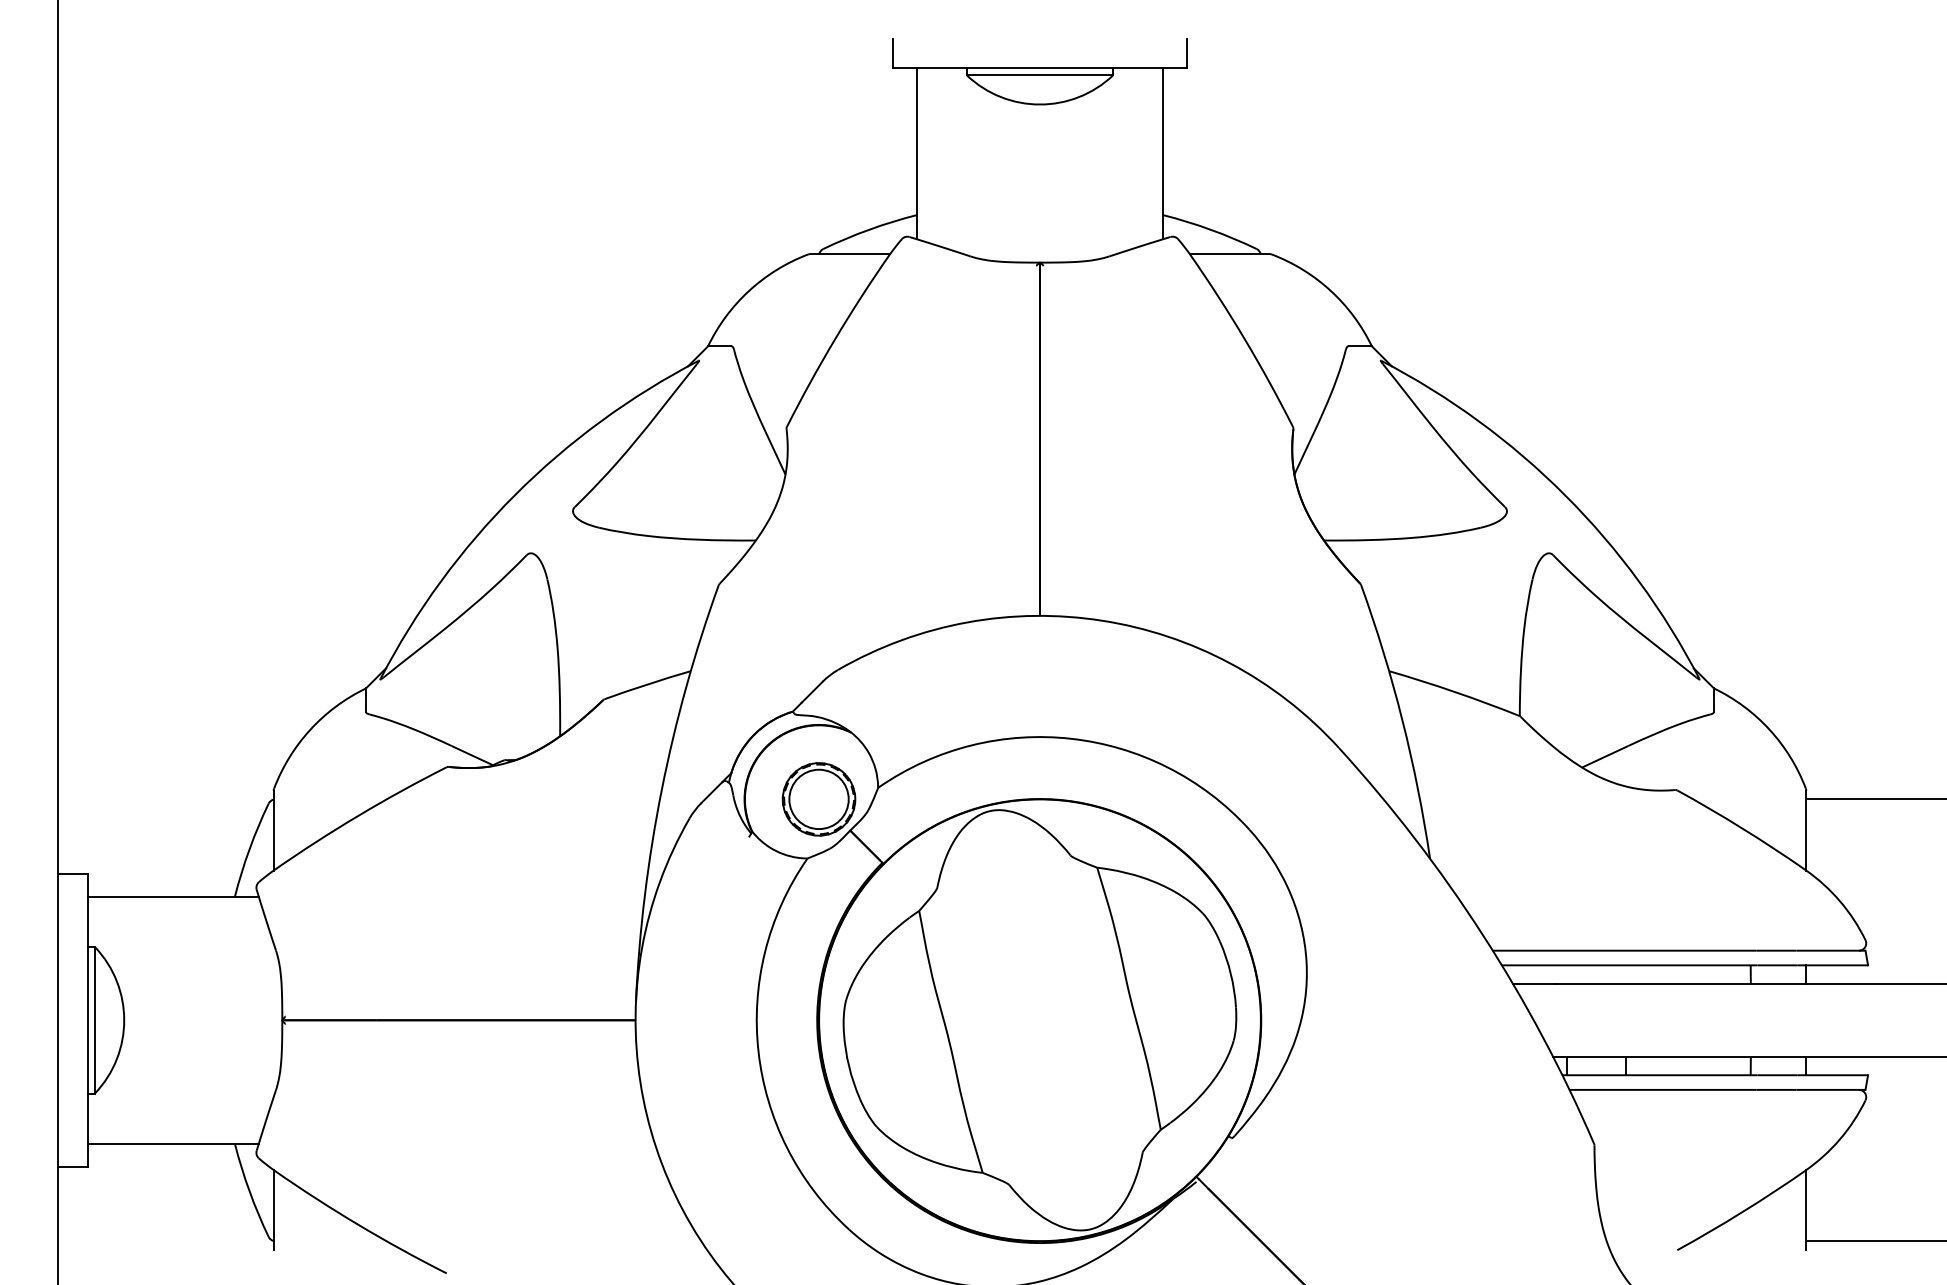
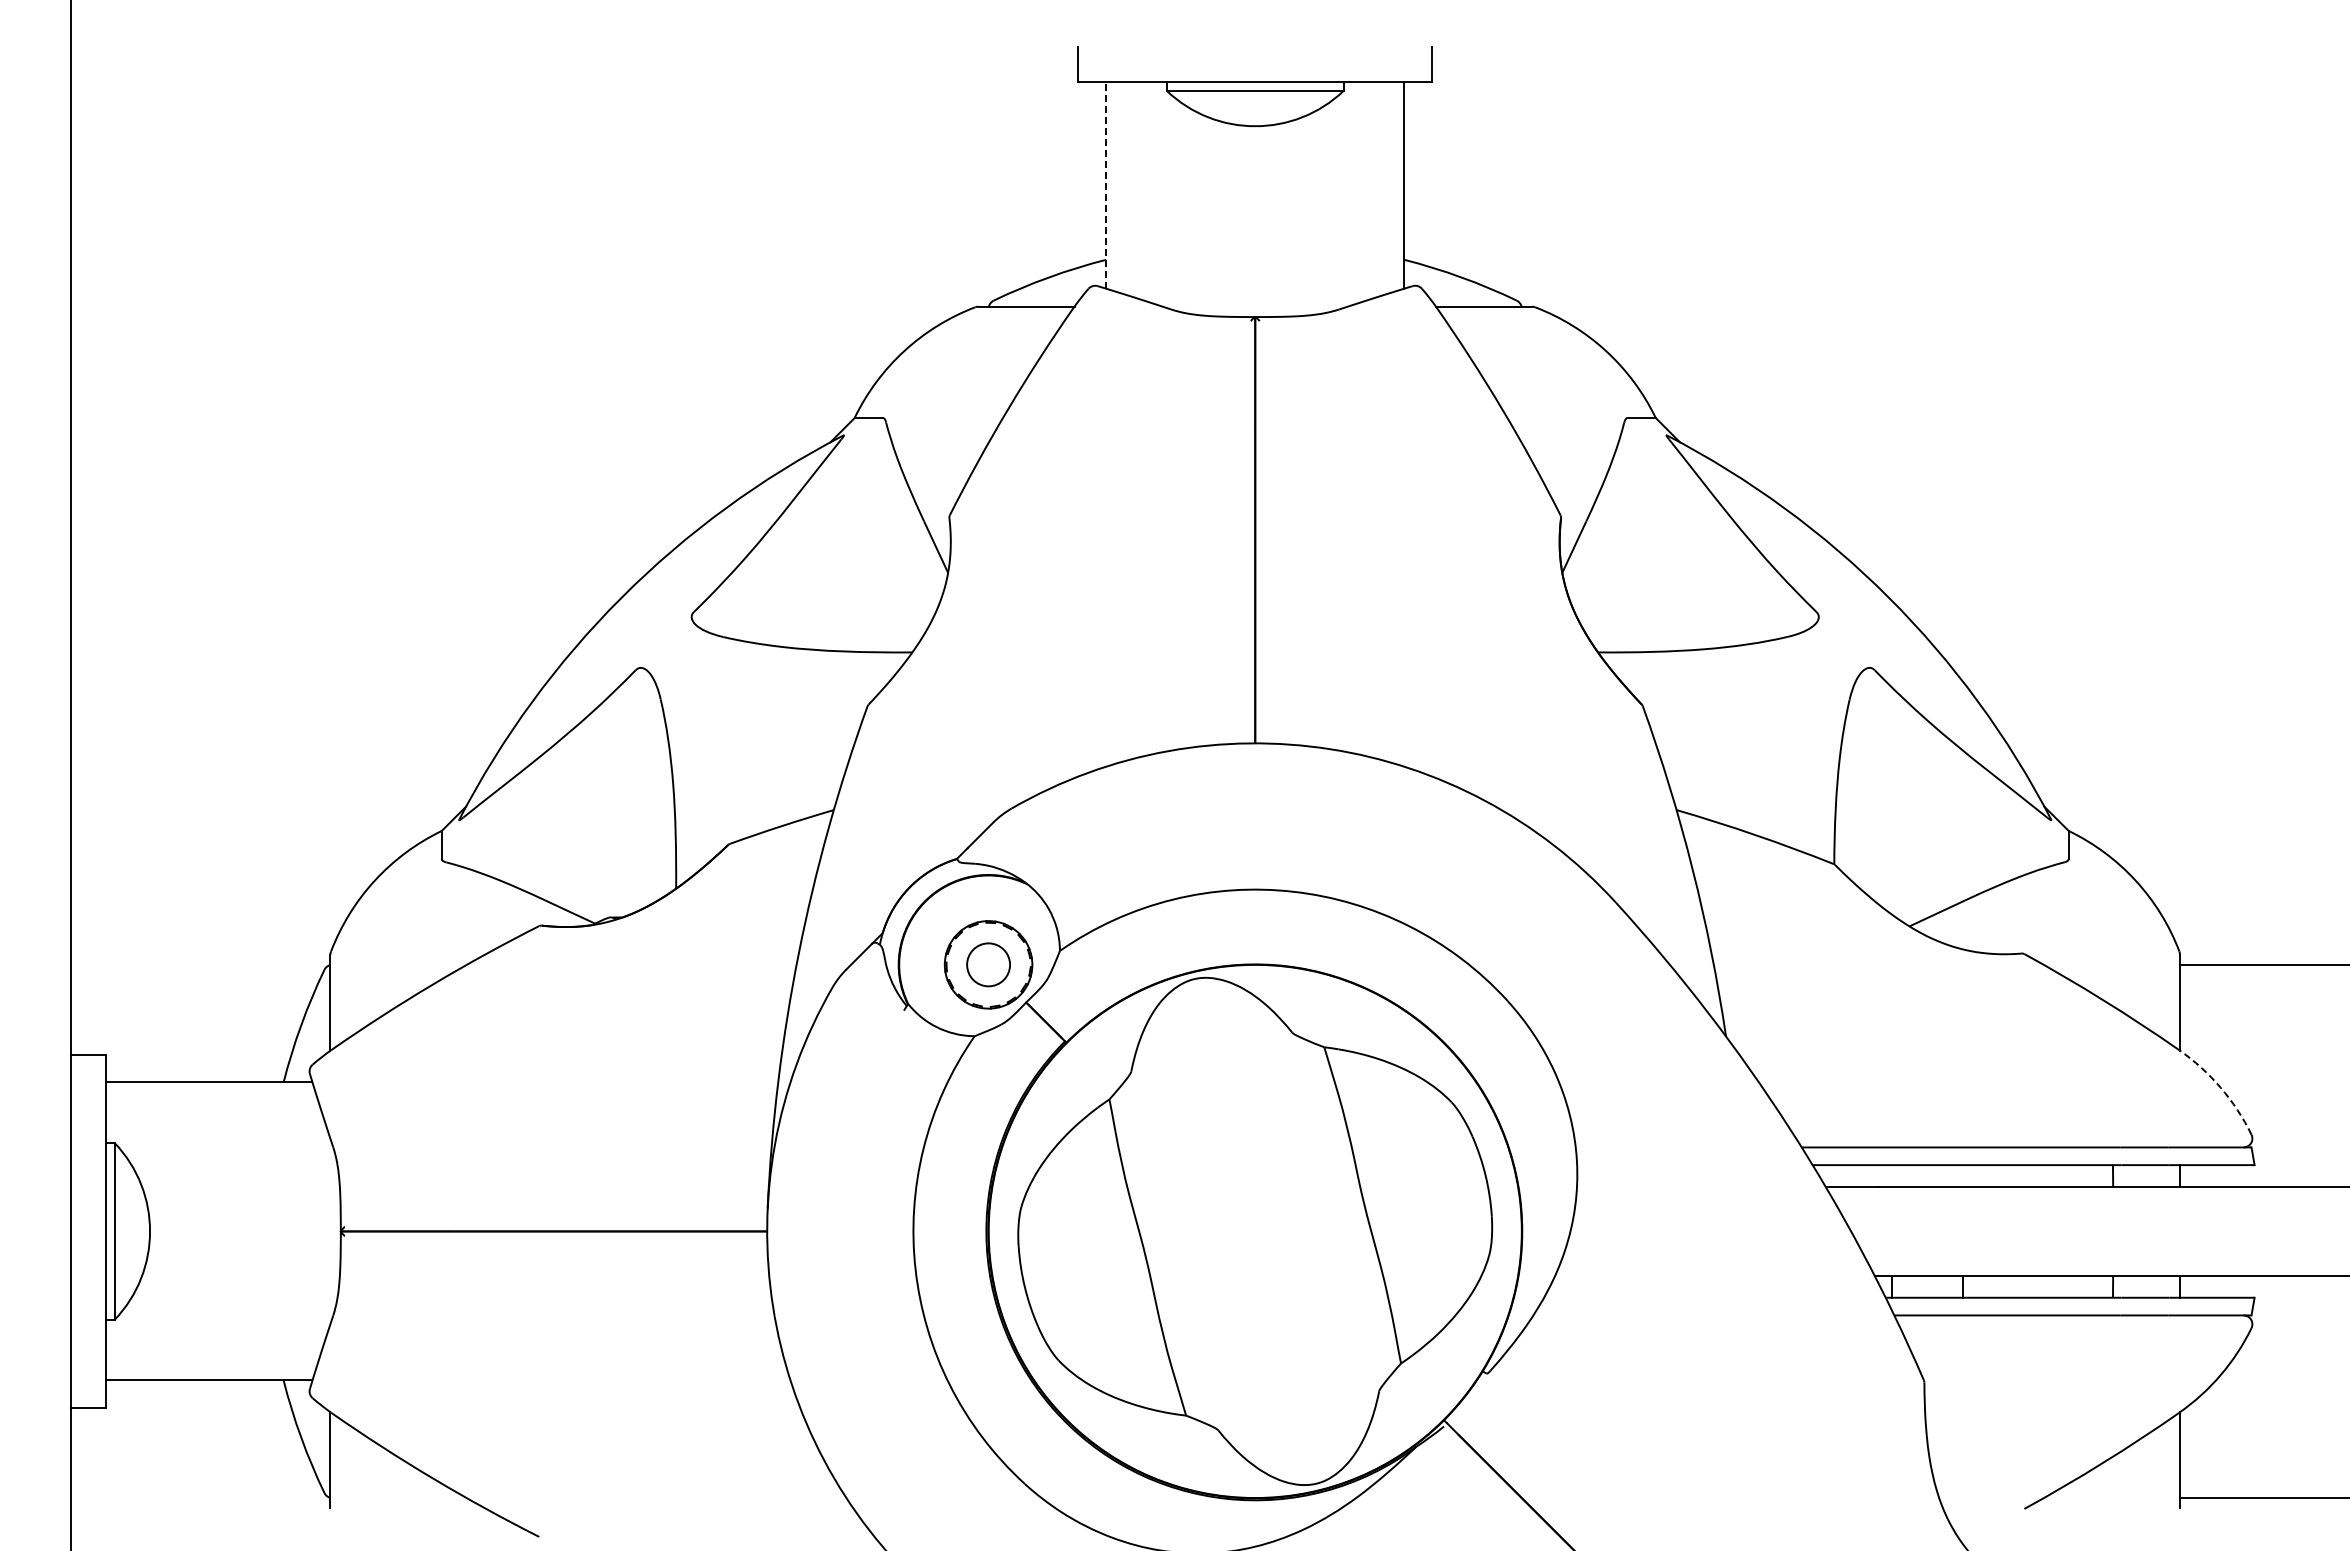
line: (916, 152) -> (1106, 184), solid -> dashed
circle: (818, 799) -> (988, 964), size x0.6
arc: (1839, 901) -> (2220, 1087), solid -> dashed

